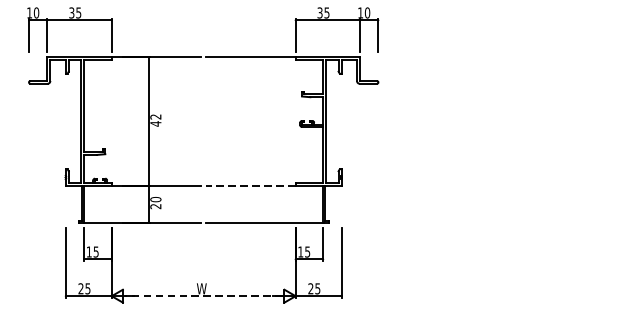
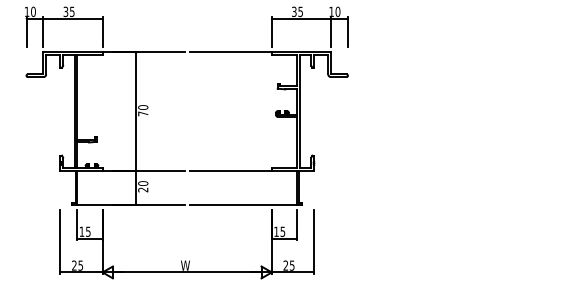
text: (156, 120) -> (143, 110), 42 -> 70
line: (250, 185) -> (230, 170), dashed -> solid
line: (203, 296) -> (187, 272), dashed -> solid

